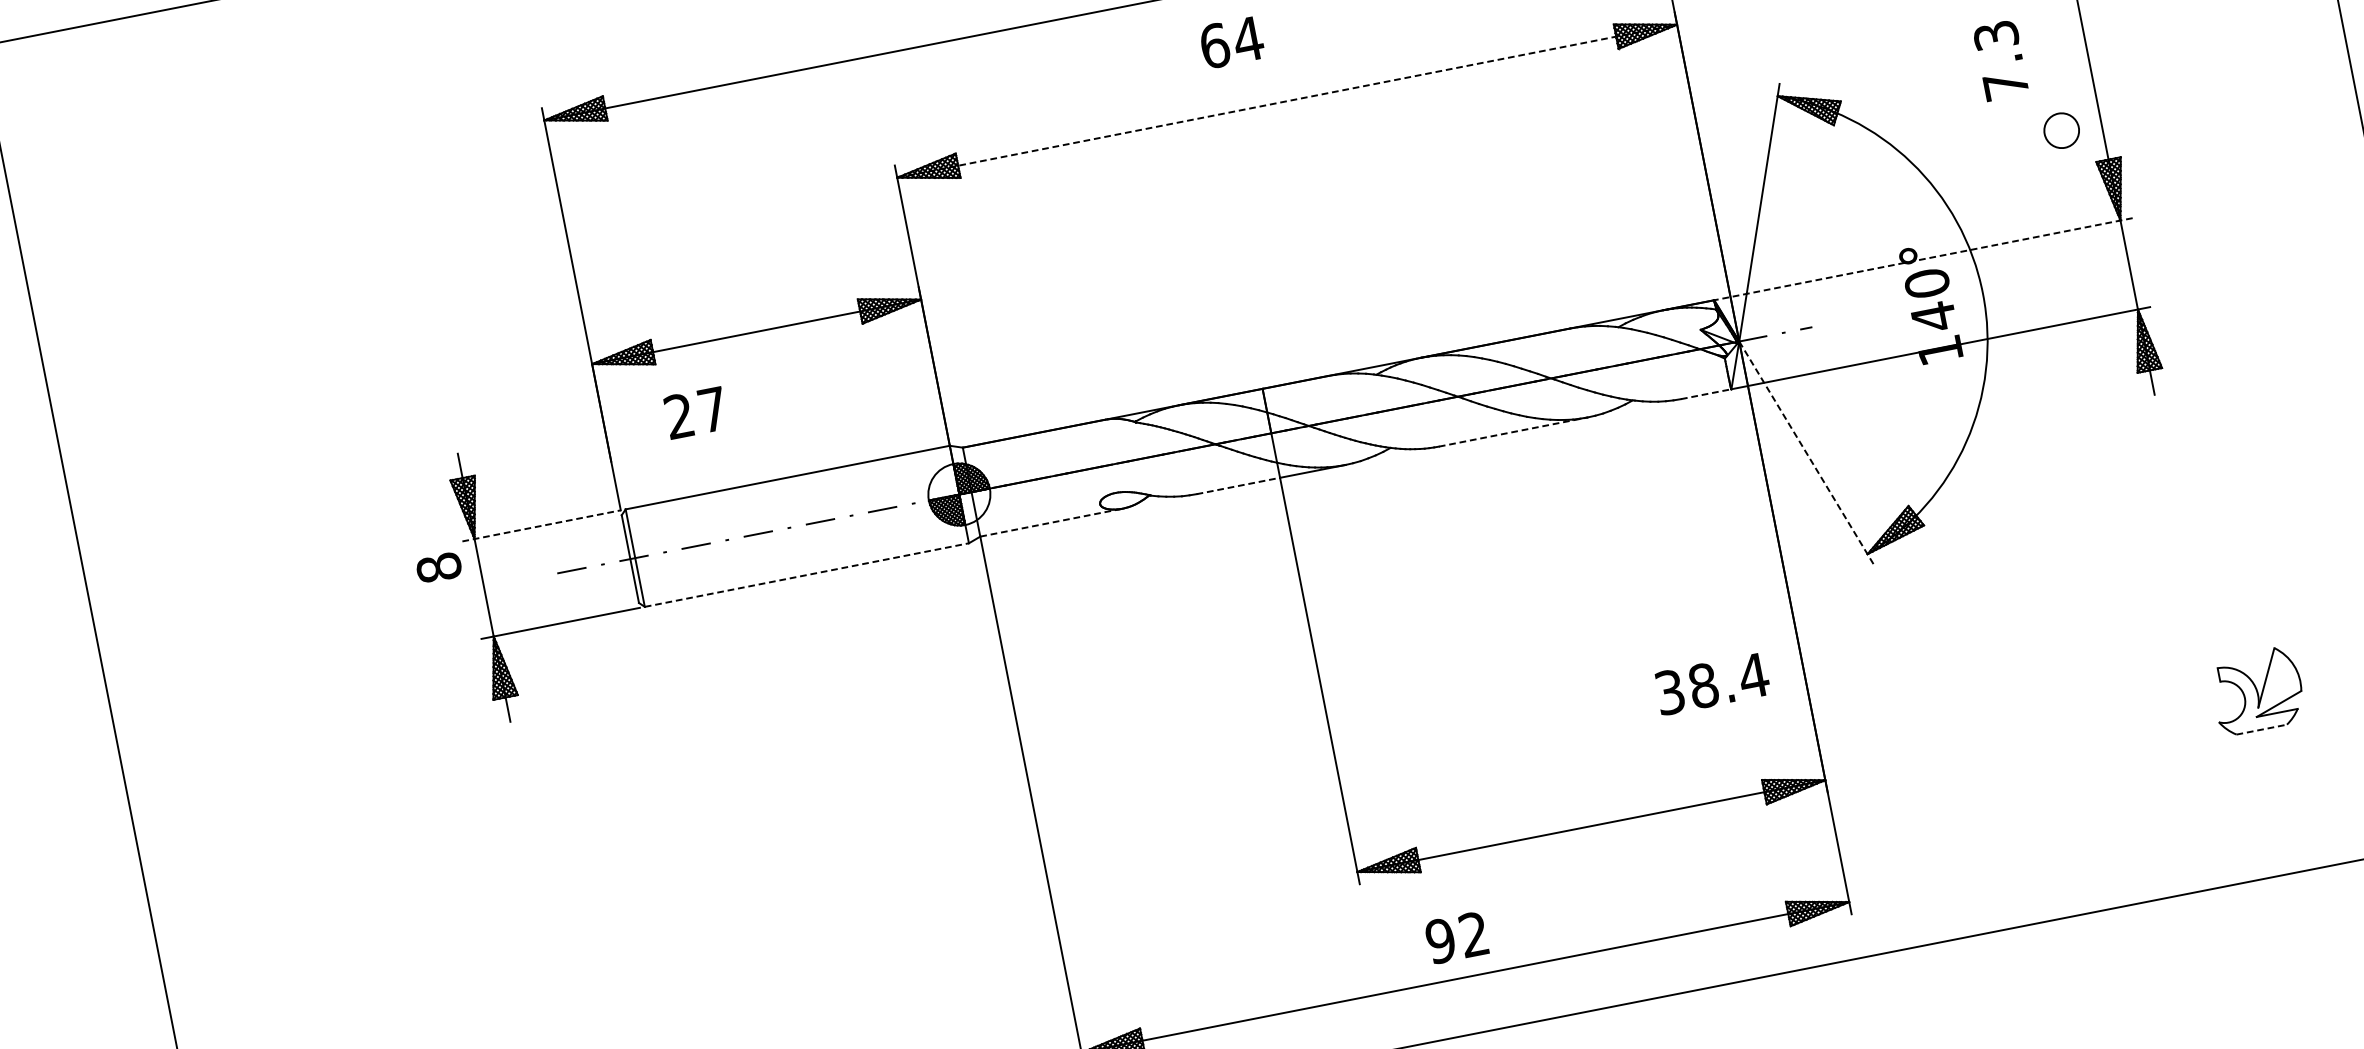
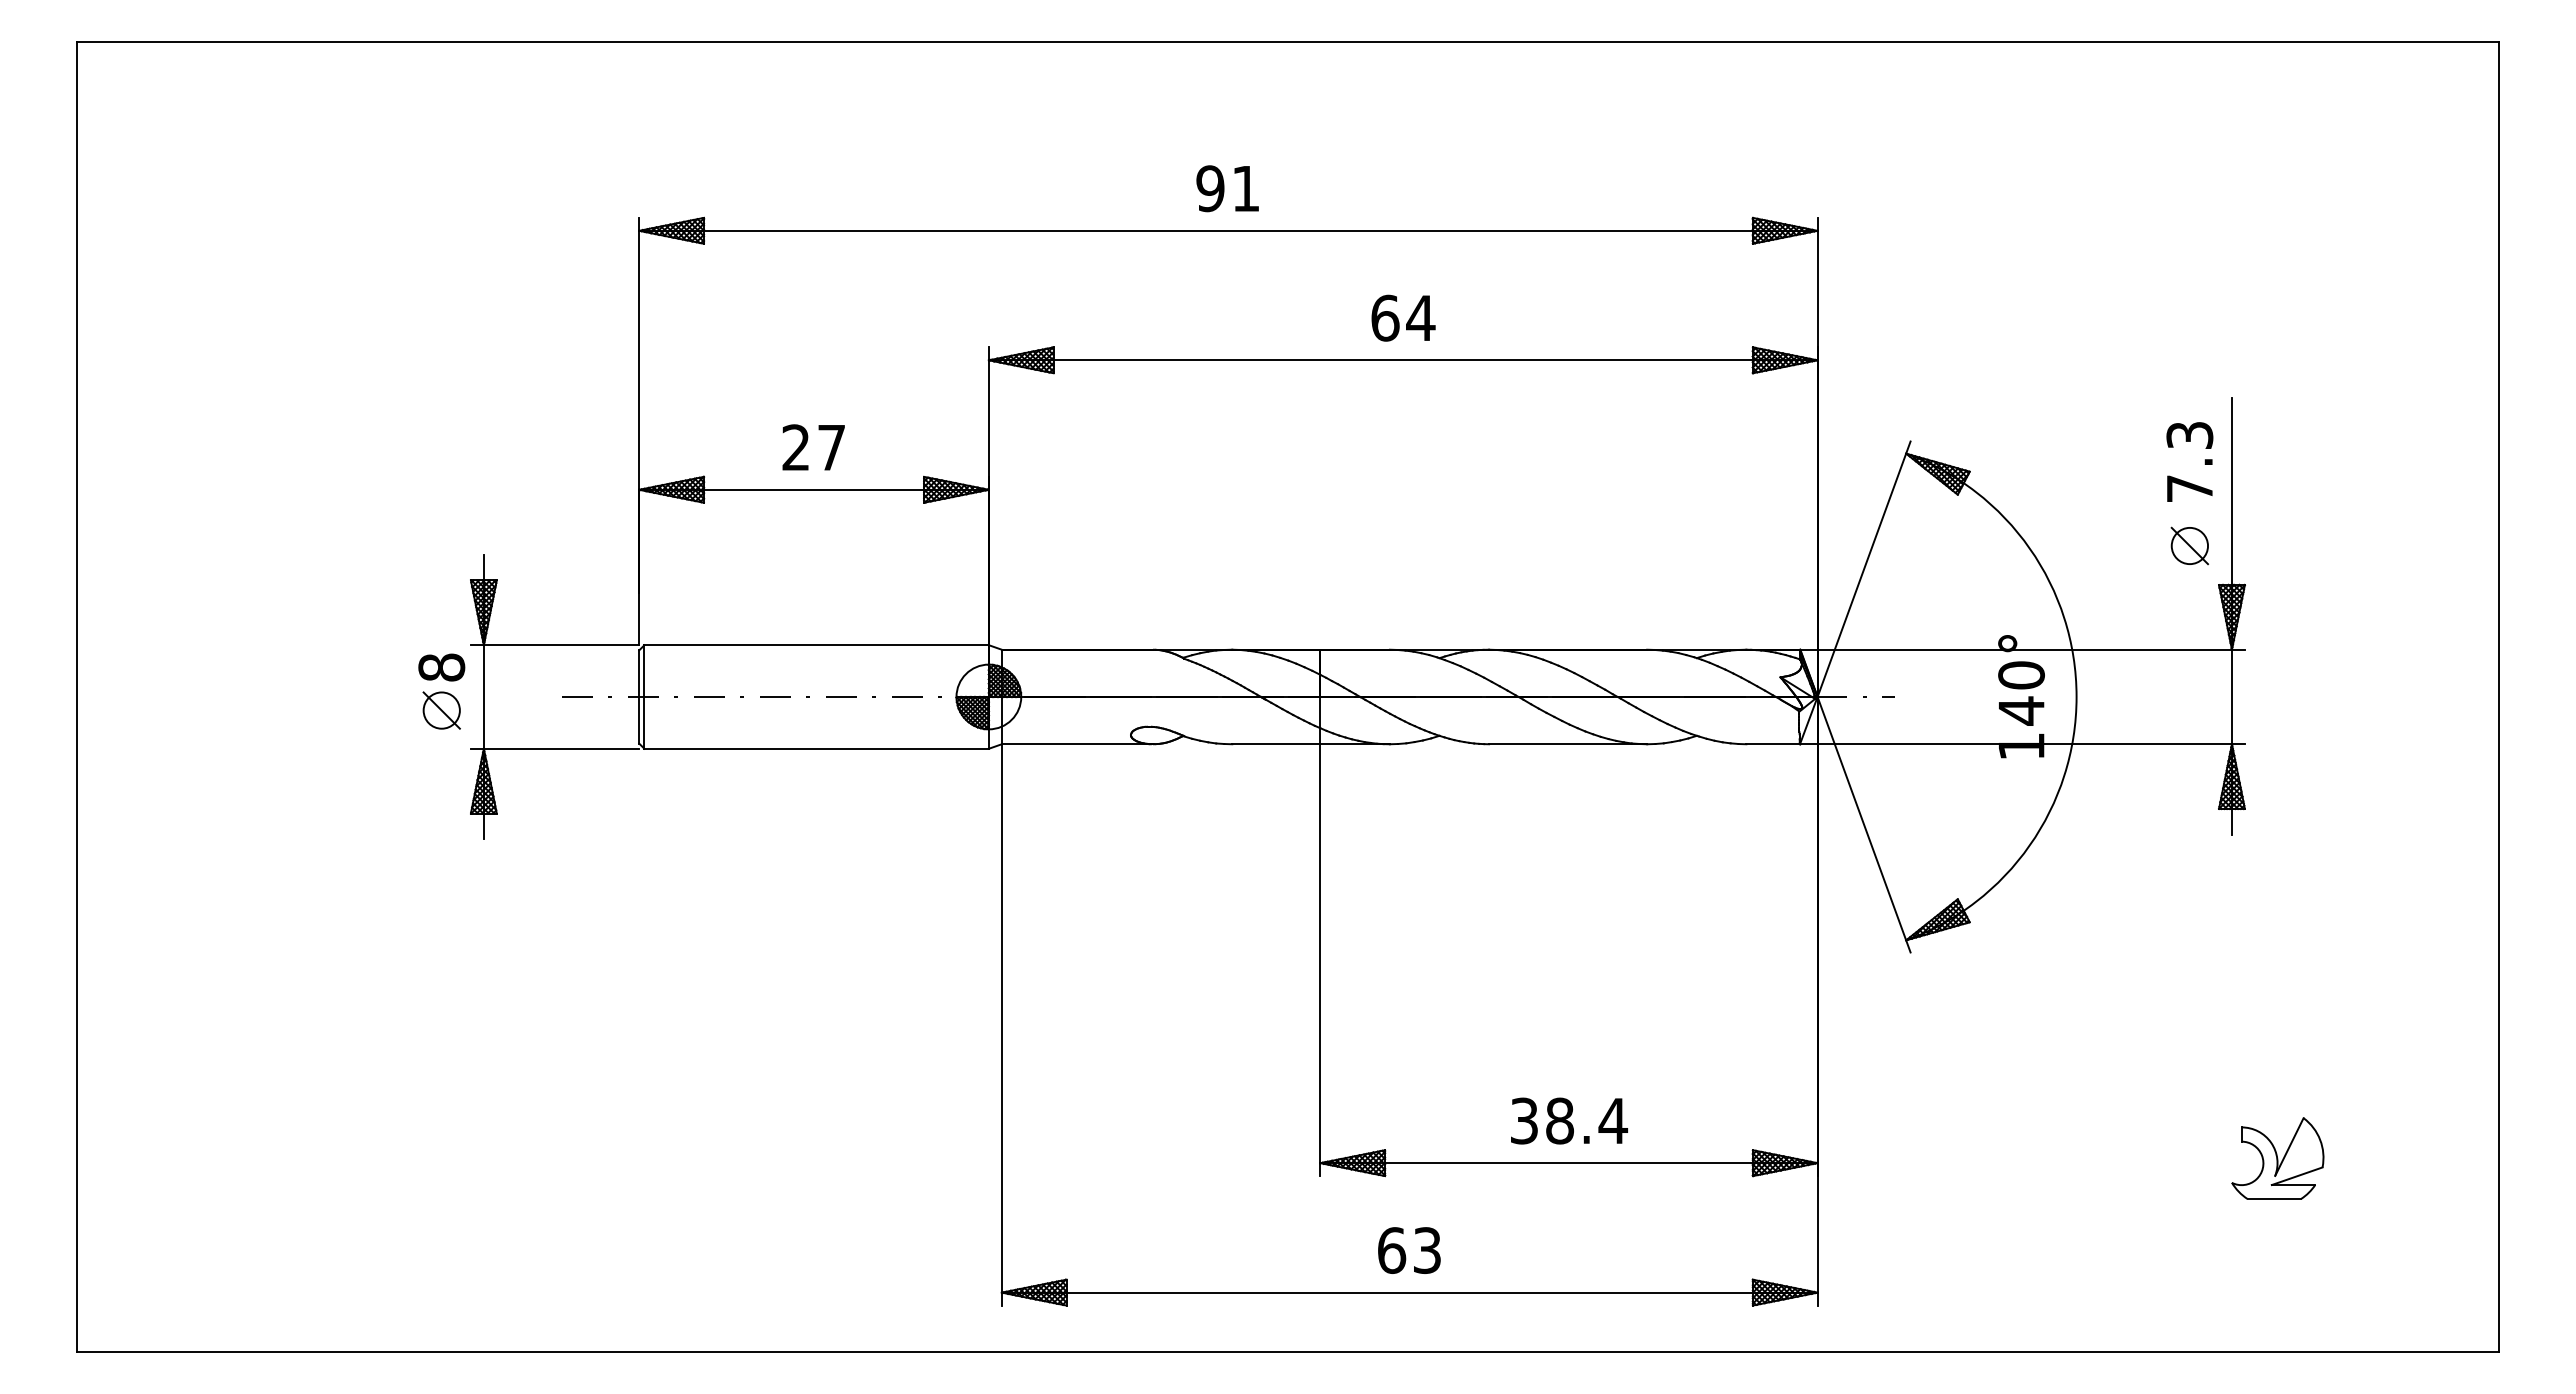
text: (1231, 41) -> (1403, 317), moved
text: (2000, 60) -> (2189, 461), moved
line: (1287, 101) -> (1403, 360), dashed -> solid
line: (2061, 130) -> (2189, 545), added
line: (1923, 259) -> (2022, 649), dashed -> solid
line: (1706, 394) -> (1773, 744), dashed -> solid
text: (695, 412) -> (813, 447), moved
line: (1513, 432) -> (1568, 744), dashed -> solid
line: (1806, 452) -> (1864, 824), dashed -> solid
line: (1238, 486) -> (1276, 744), dashed -> solid
line: (1051, 522) -> (1077, 744), dashed -> solid
line: (542, 526) -> (555, 645), dashed -> solid
line: (807, 574) -> (817, 748), dashed -> solid
part: (446, 608) -> (441, 710), added
text: (1712, 683) -> (1569, 1120), moved
line: (2262, 730) -> (2274, 1199), dashed -> solid
text: (1456, 937) -> (1408, 1250), 92 -> 63

